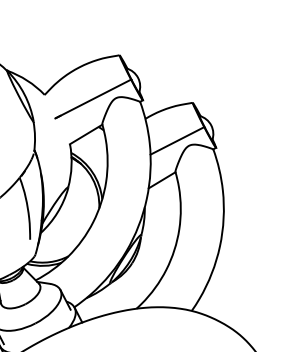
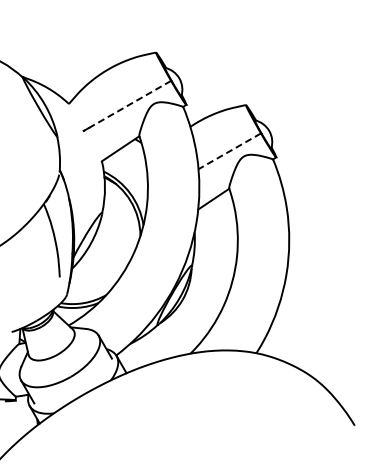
line: (93, 99) -> (127, 106), solid -> dashed
line: (177, 141) -> (229, 151), solid -> dashed

